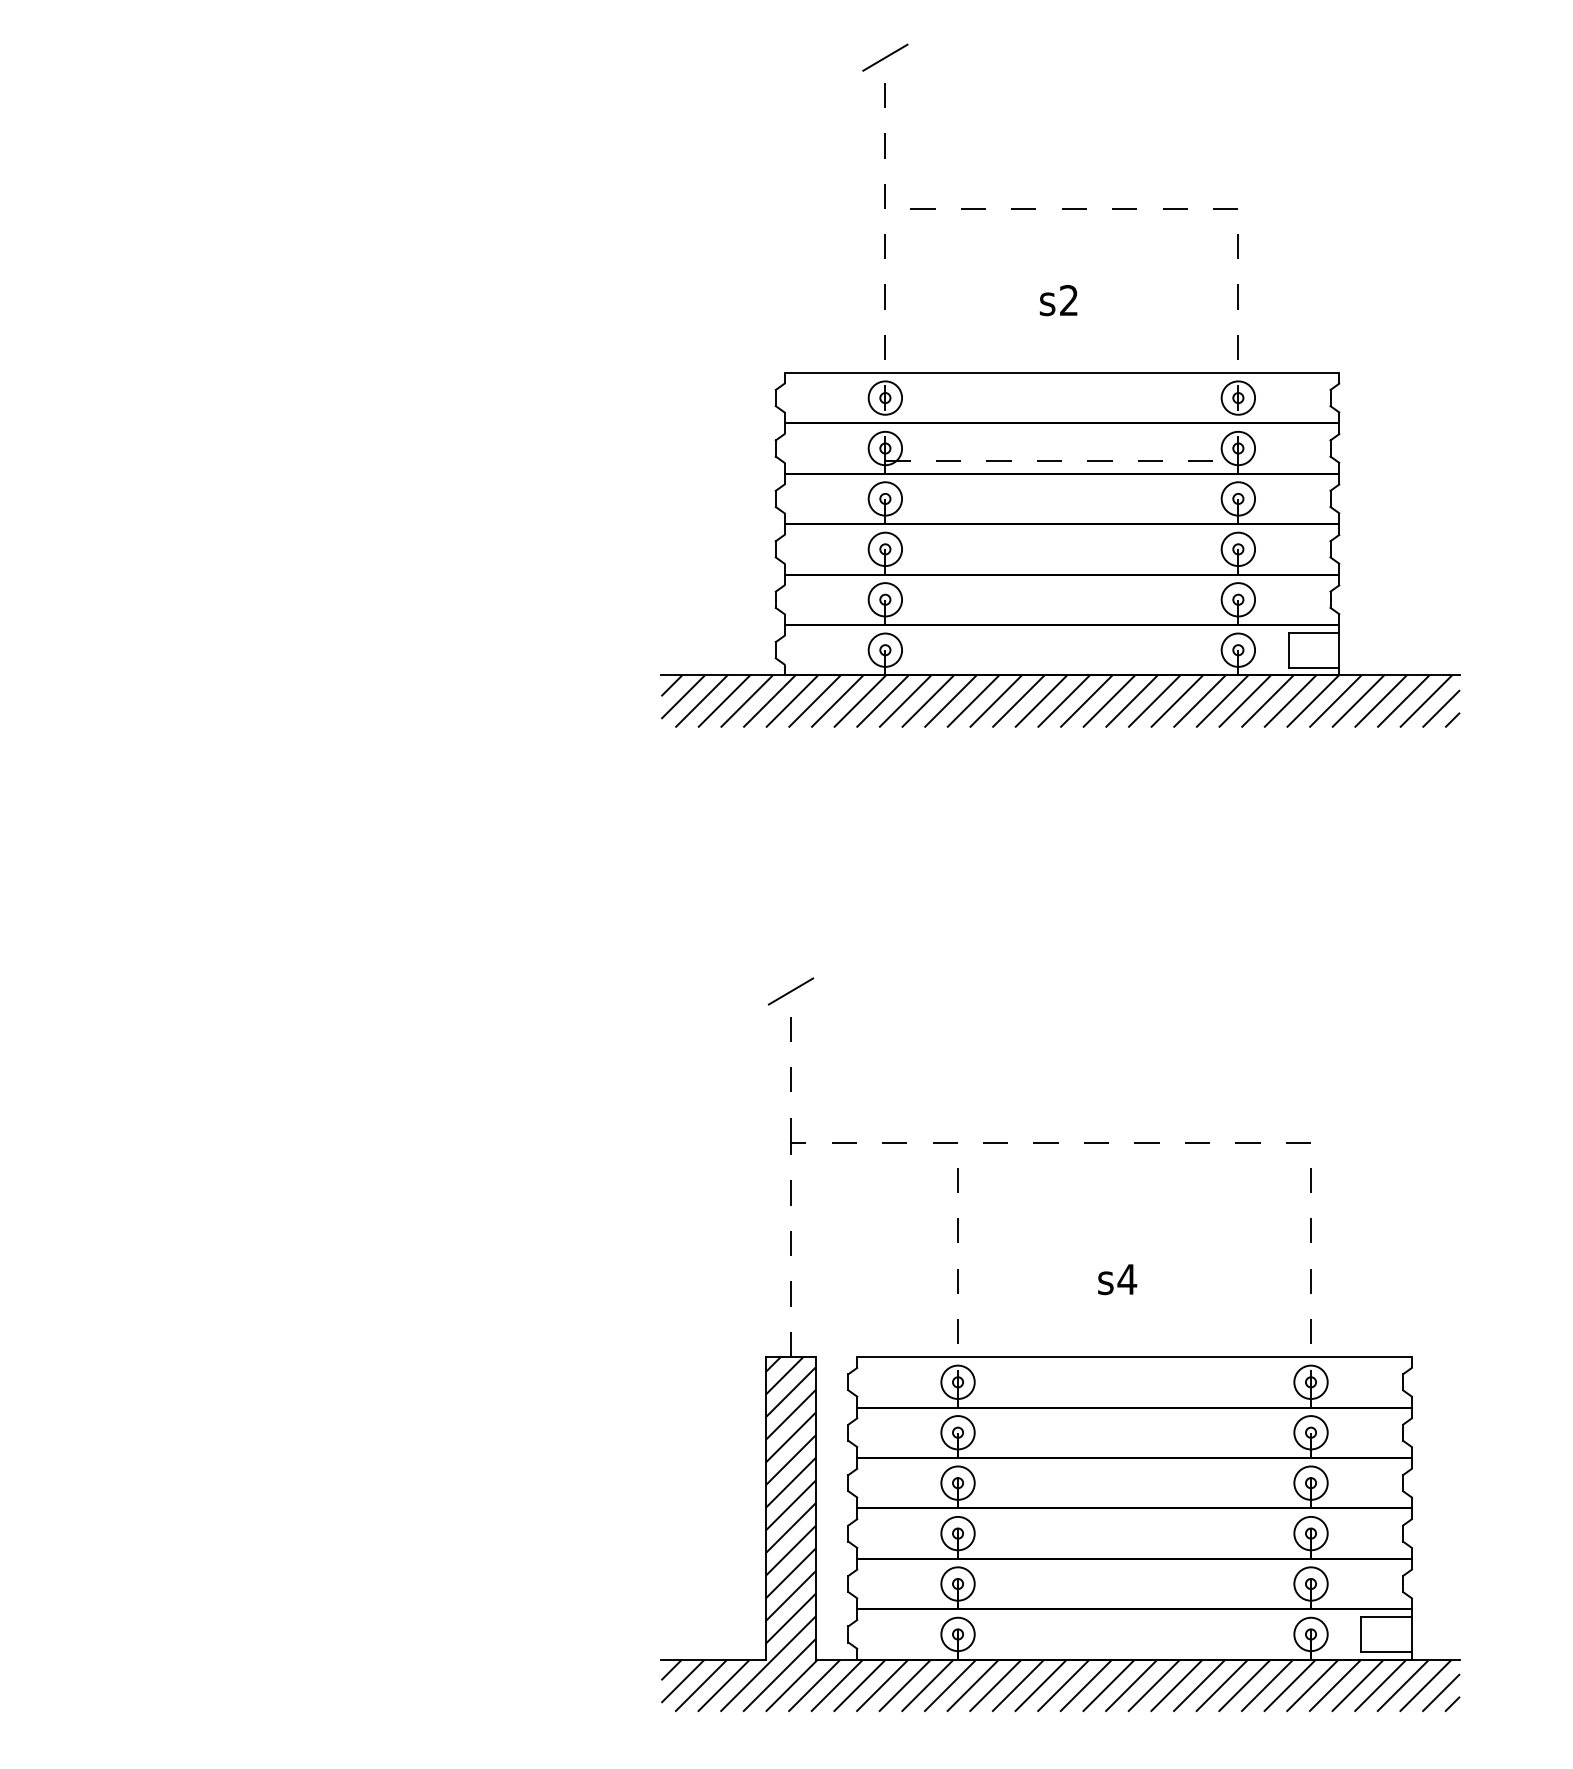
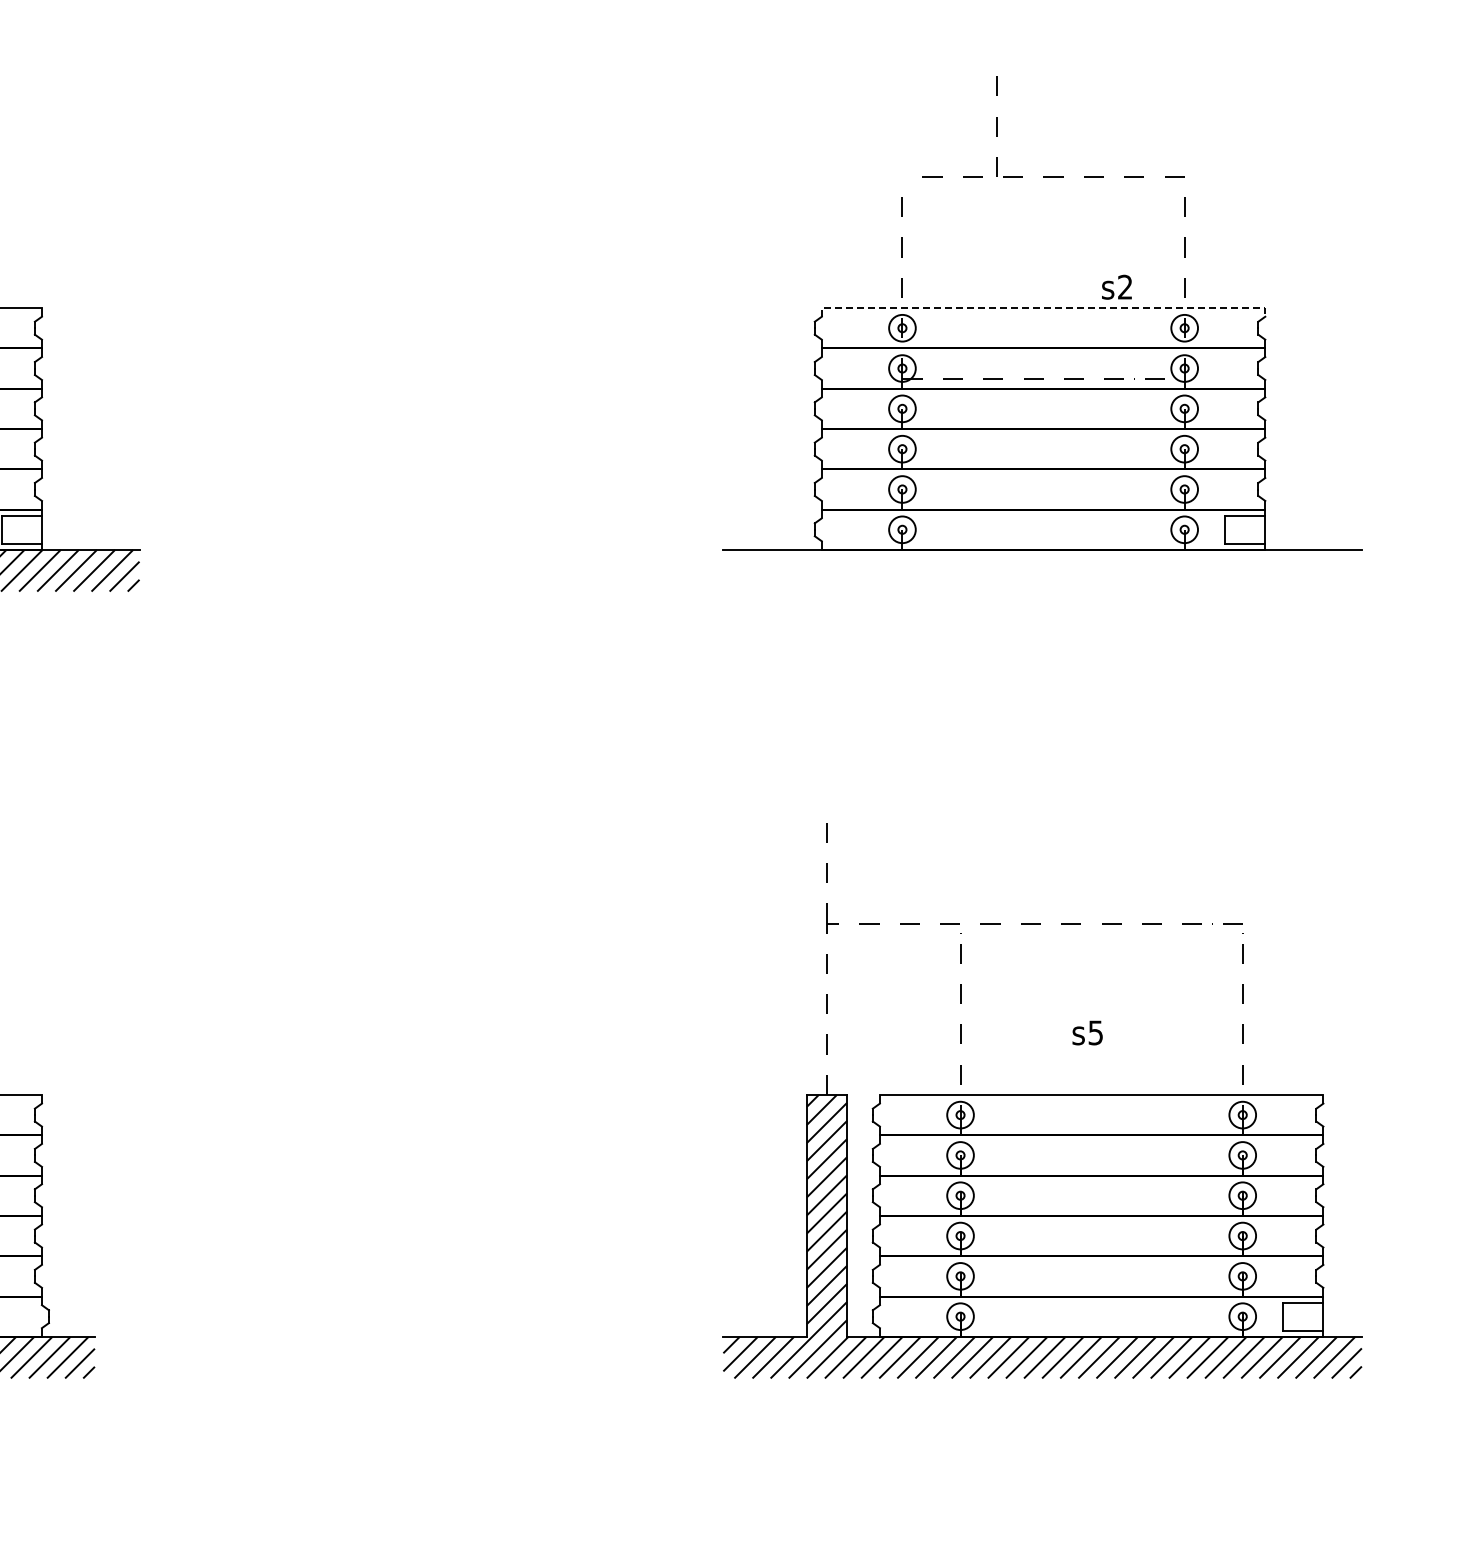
line: (885, 56) -> (902, 55), removed
line: (884, 145) -> (996, 126), moved
text: (1058, 299) -> (1116, 286), moved
line: (1061, 373) -> (1043, 308), solid -> dashed
hatch: (1060, 701) -> (1042, 570), removed
line: (790, 991) -> (826, 802), removed
text: (1126, 1278) -> (1095, 1032), s4 -> s5

